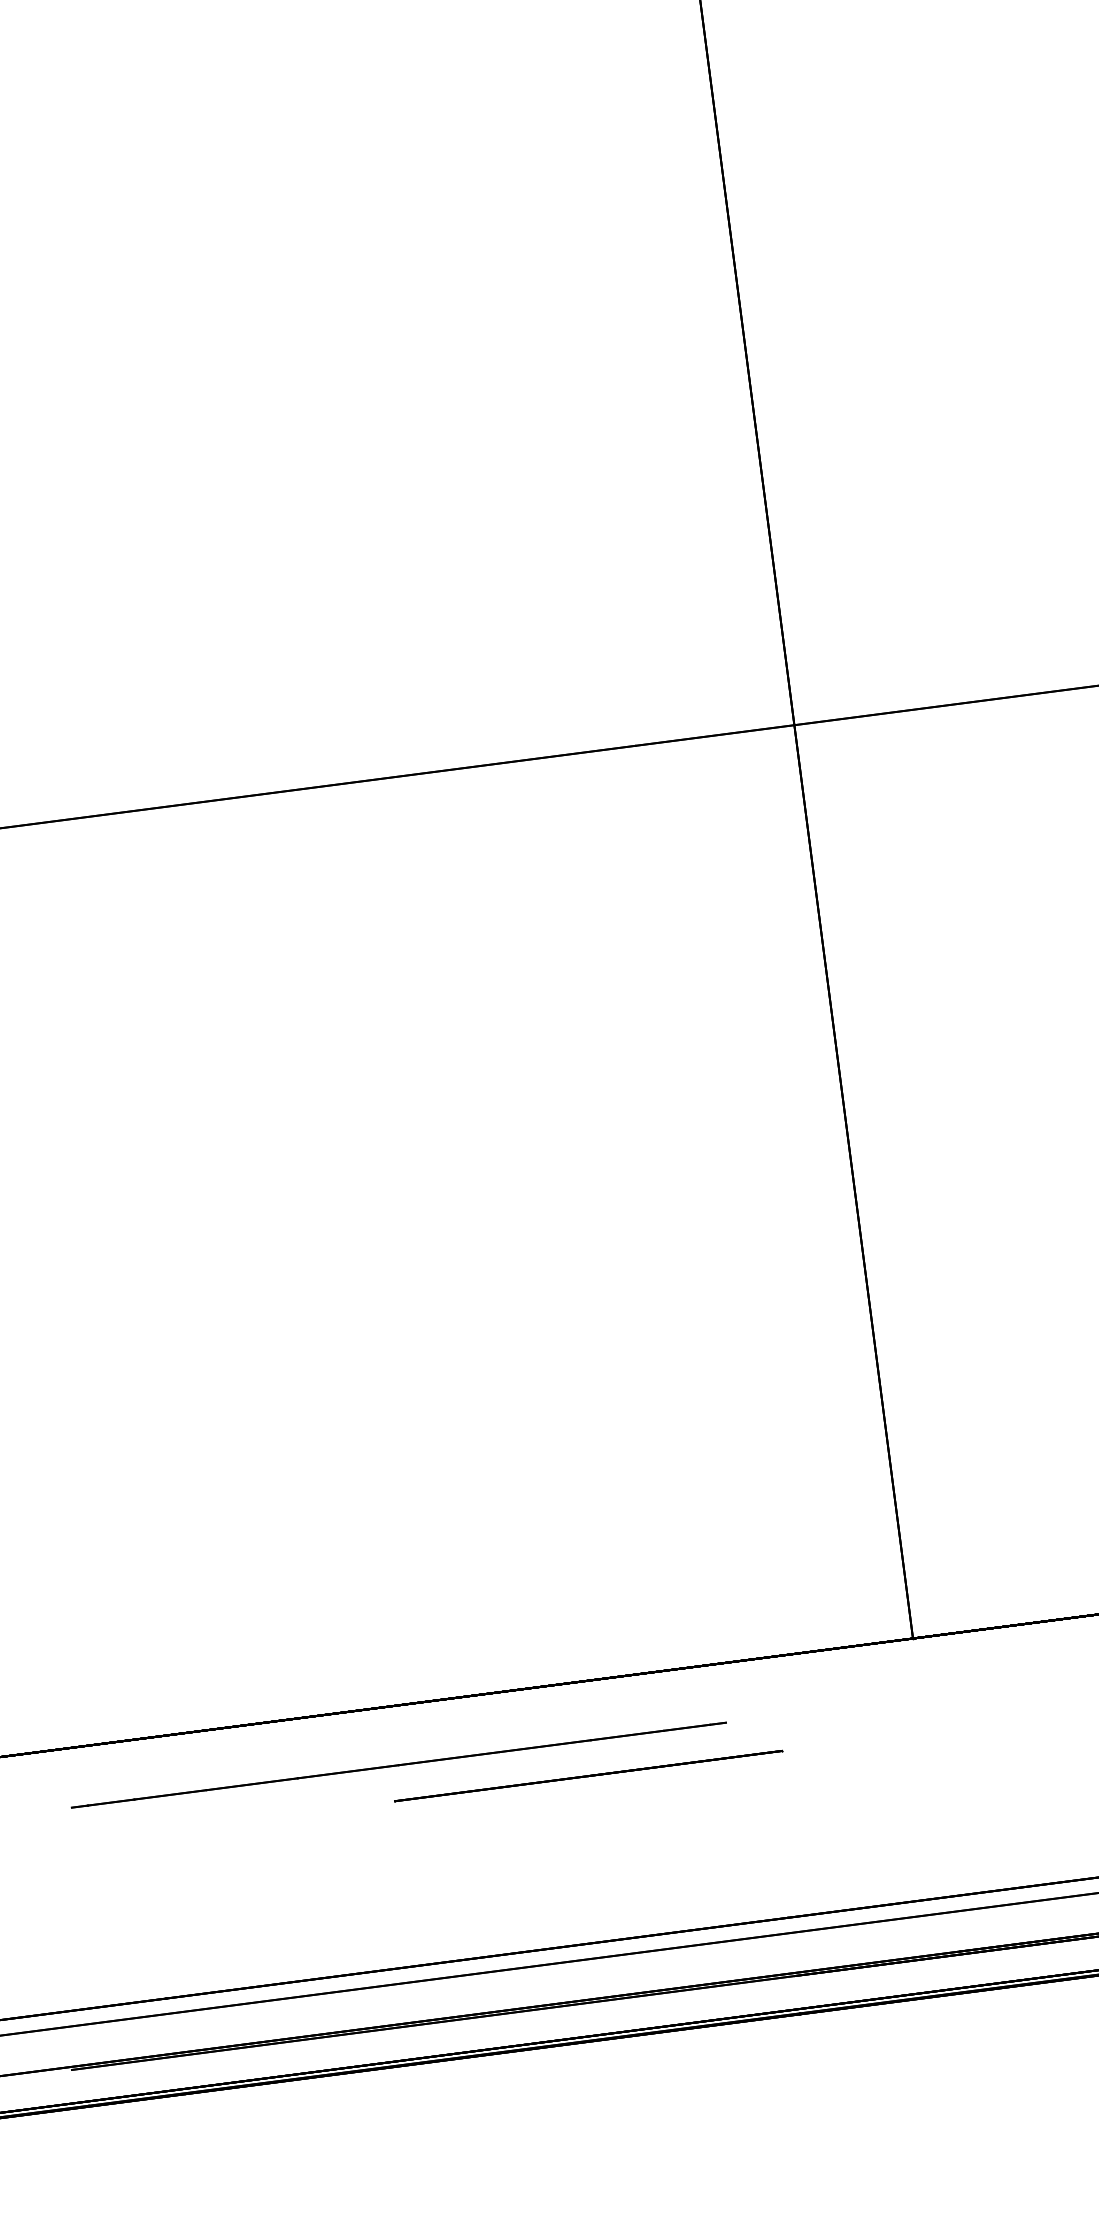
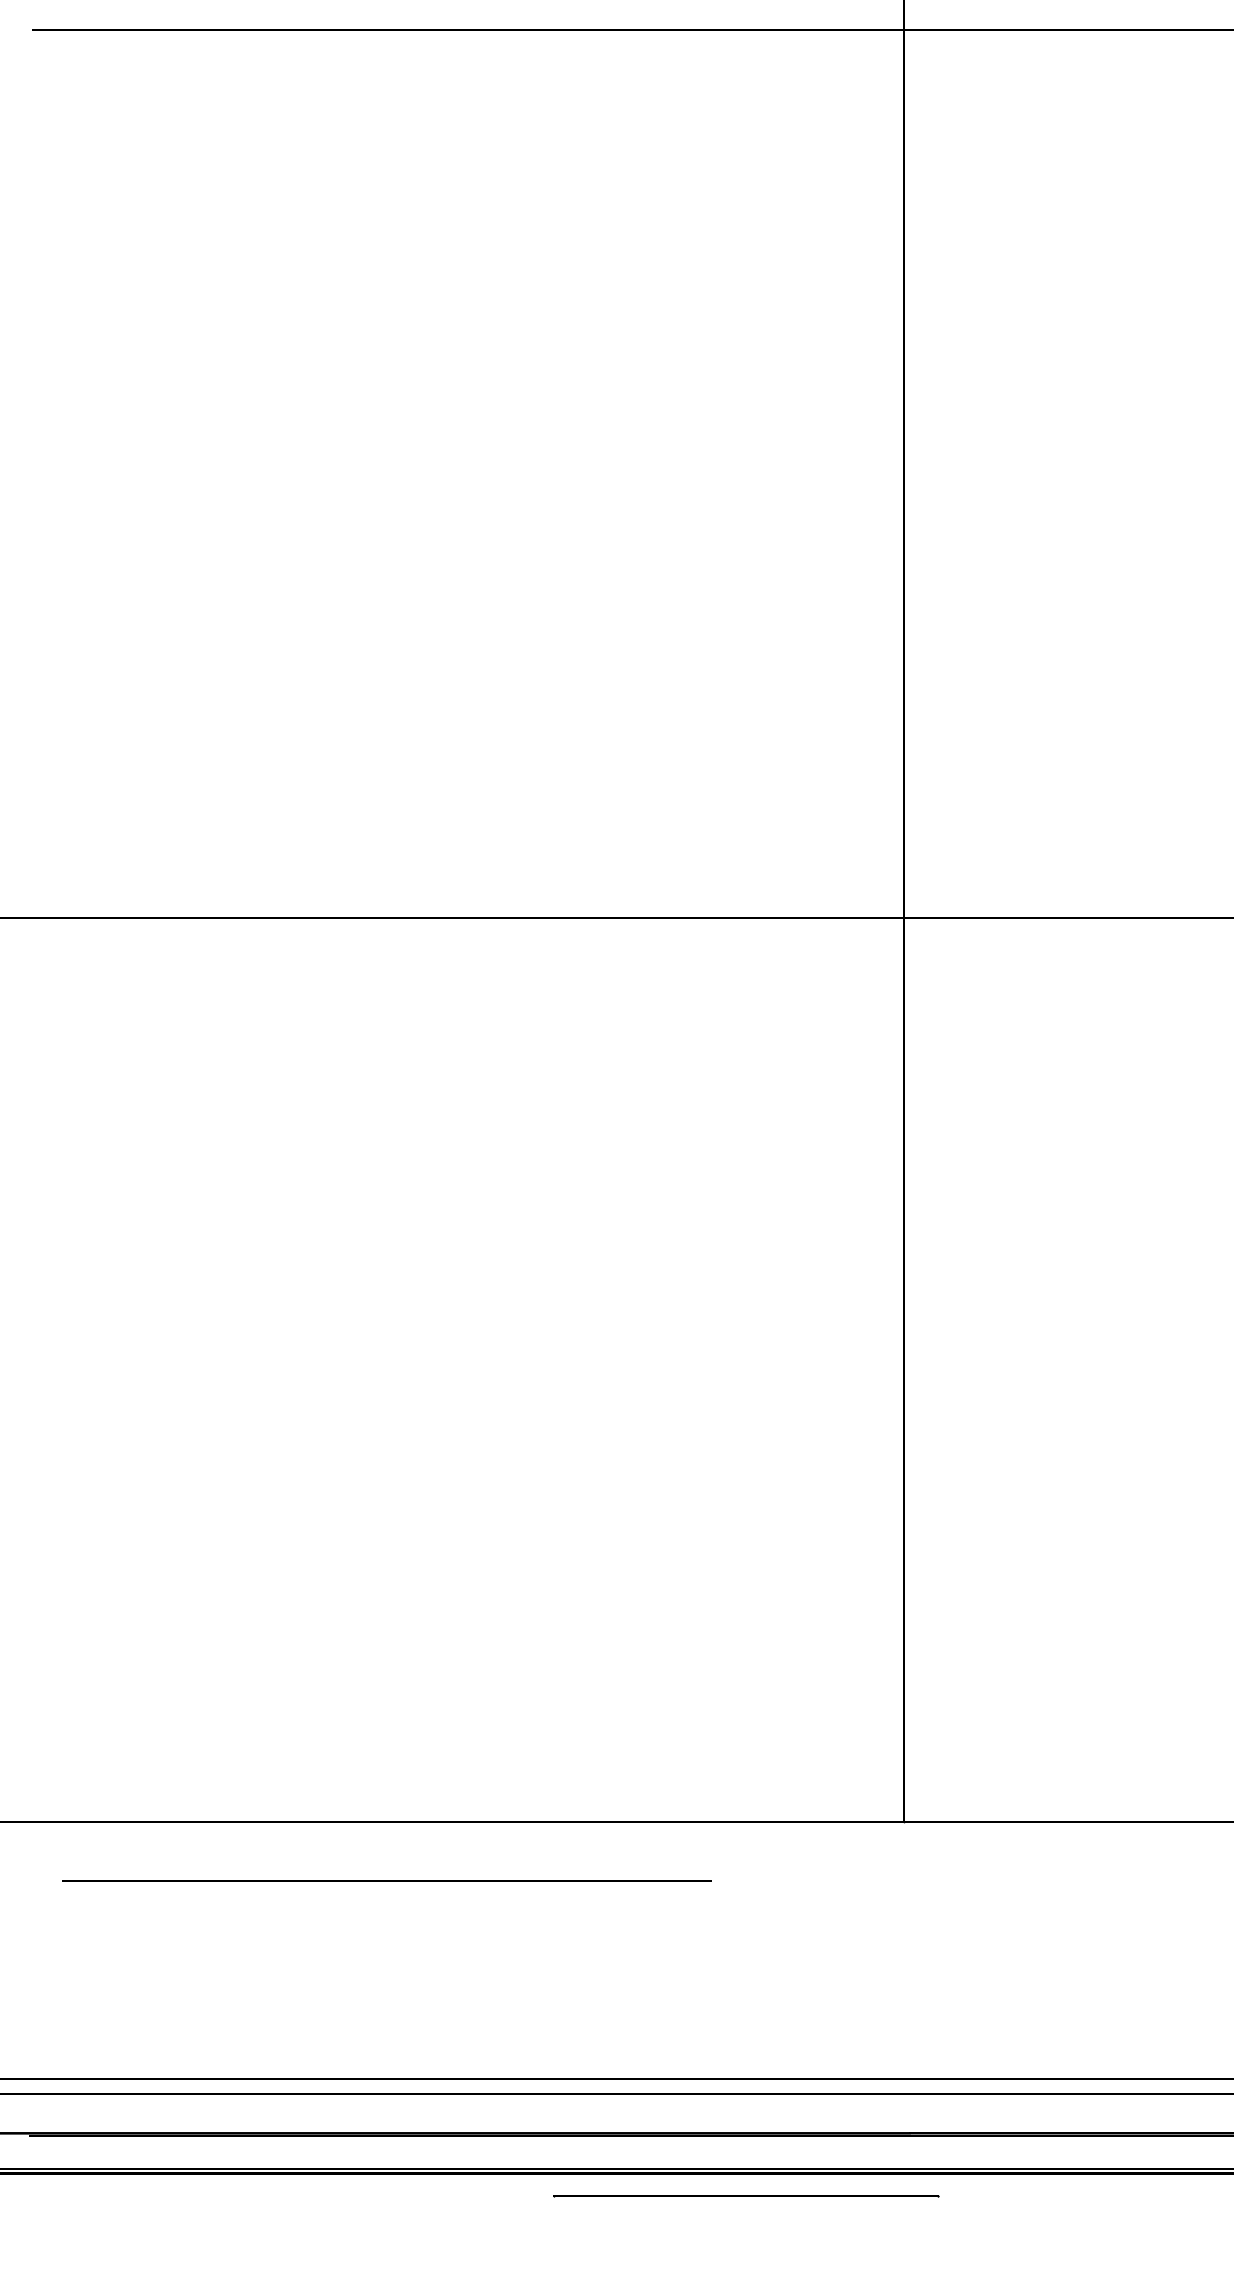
line: (588, 1776) -> (746, 2196), moved

